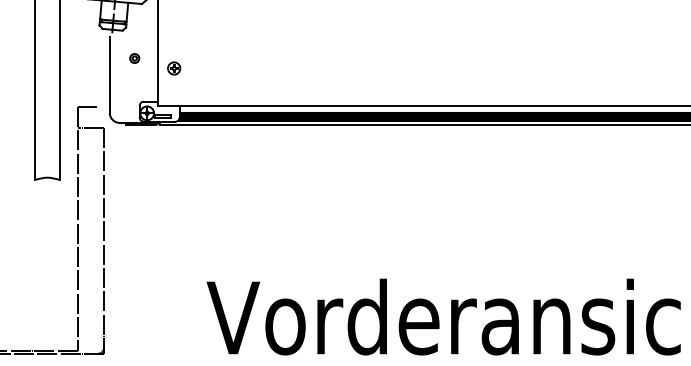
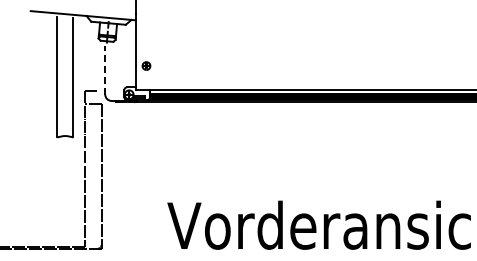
part: (133, 58) -> (120, 59), removed
line: (110, 73) -> (105, 69), solid -> dashed

